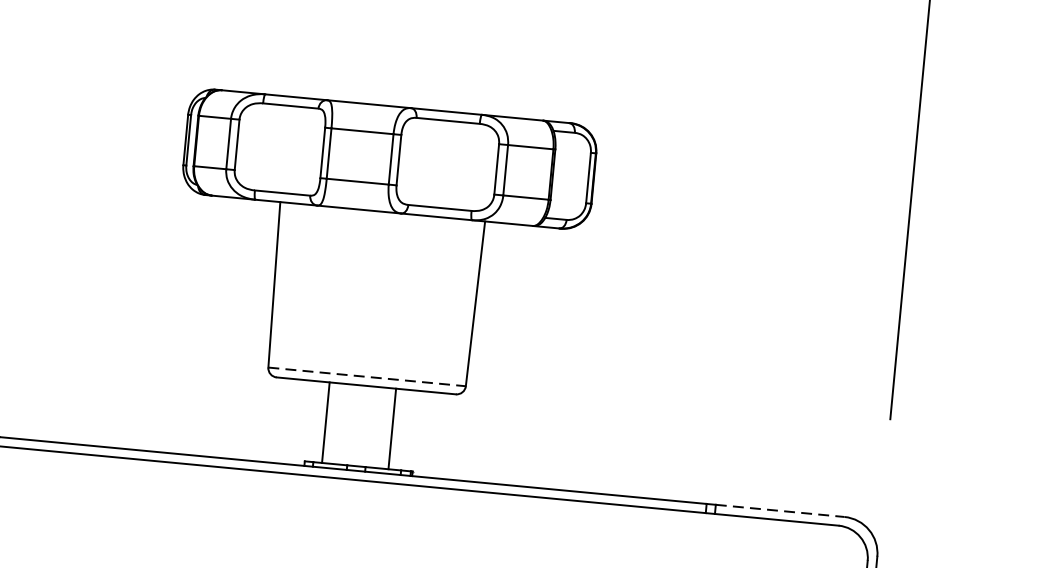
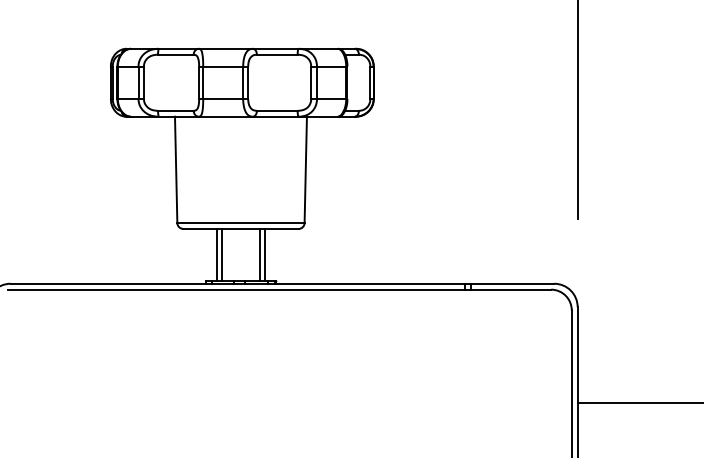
line: (366, 377) -> (240, 223), dashed -> solid
line: (332, 422) -> (221, 254), added
line: (399, 429) -> (264, 254), added
line: (781, 510) -> (513, 283), dashed -> solid

